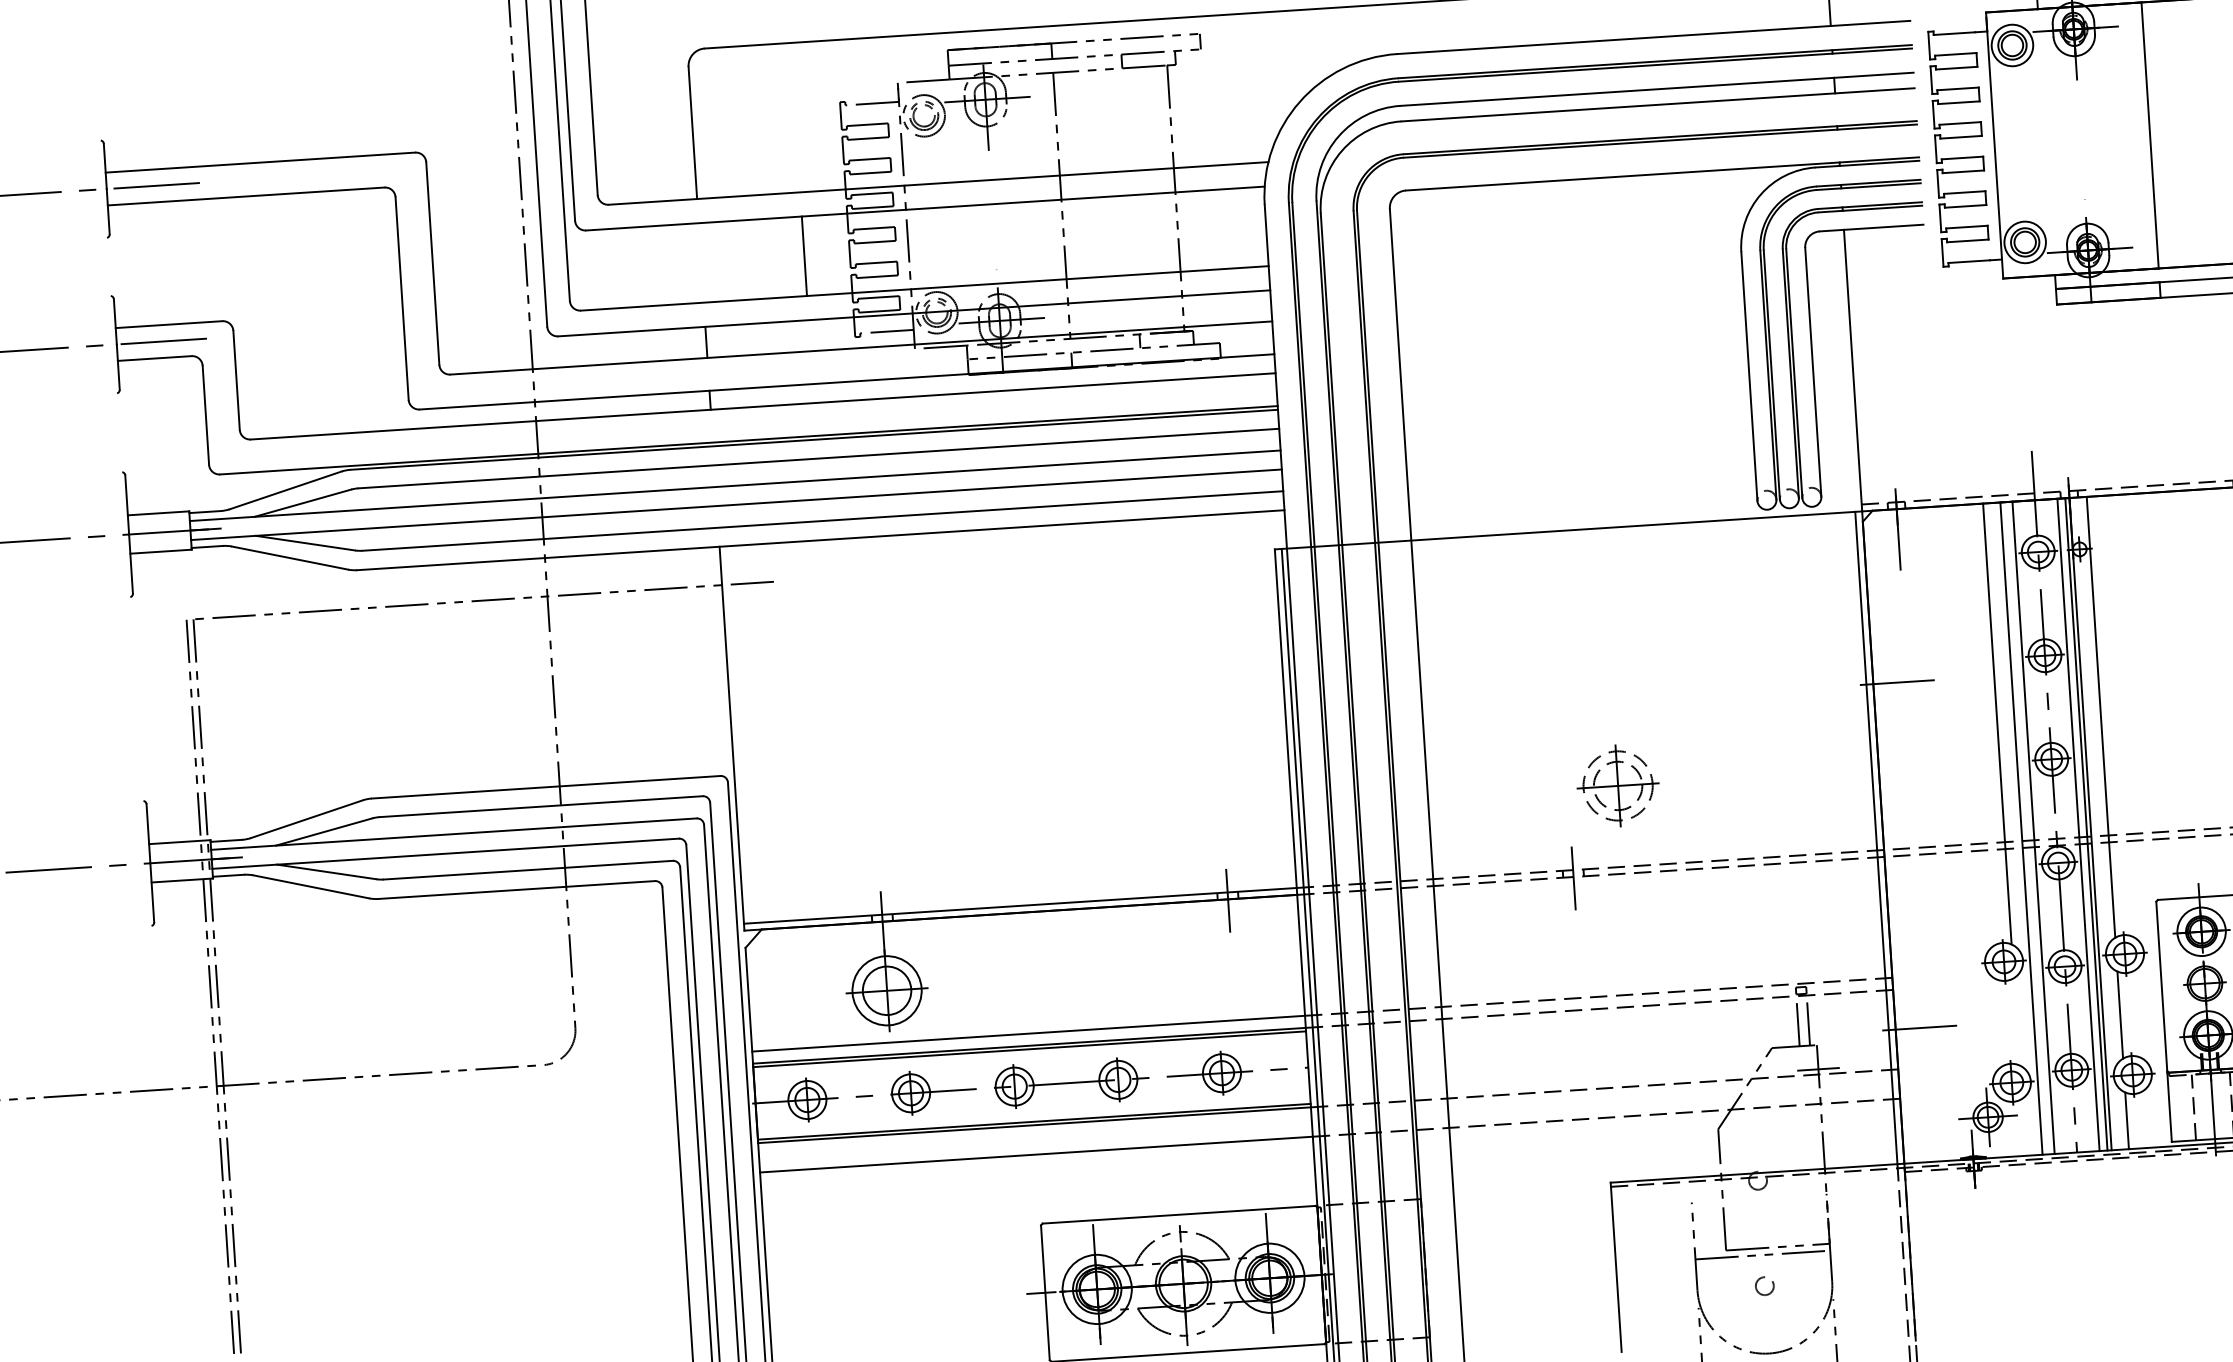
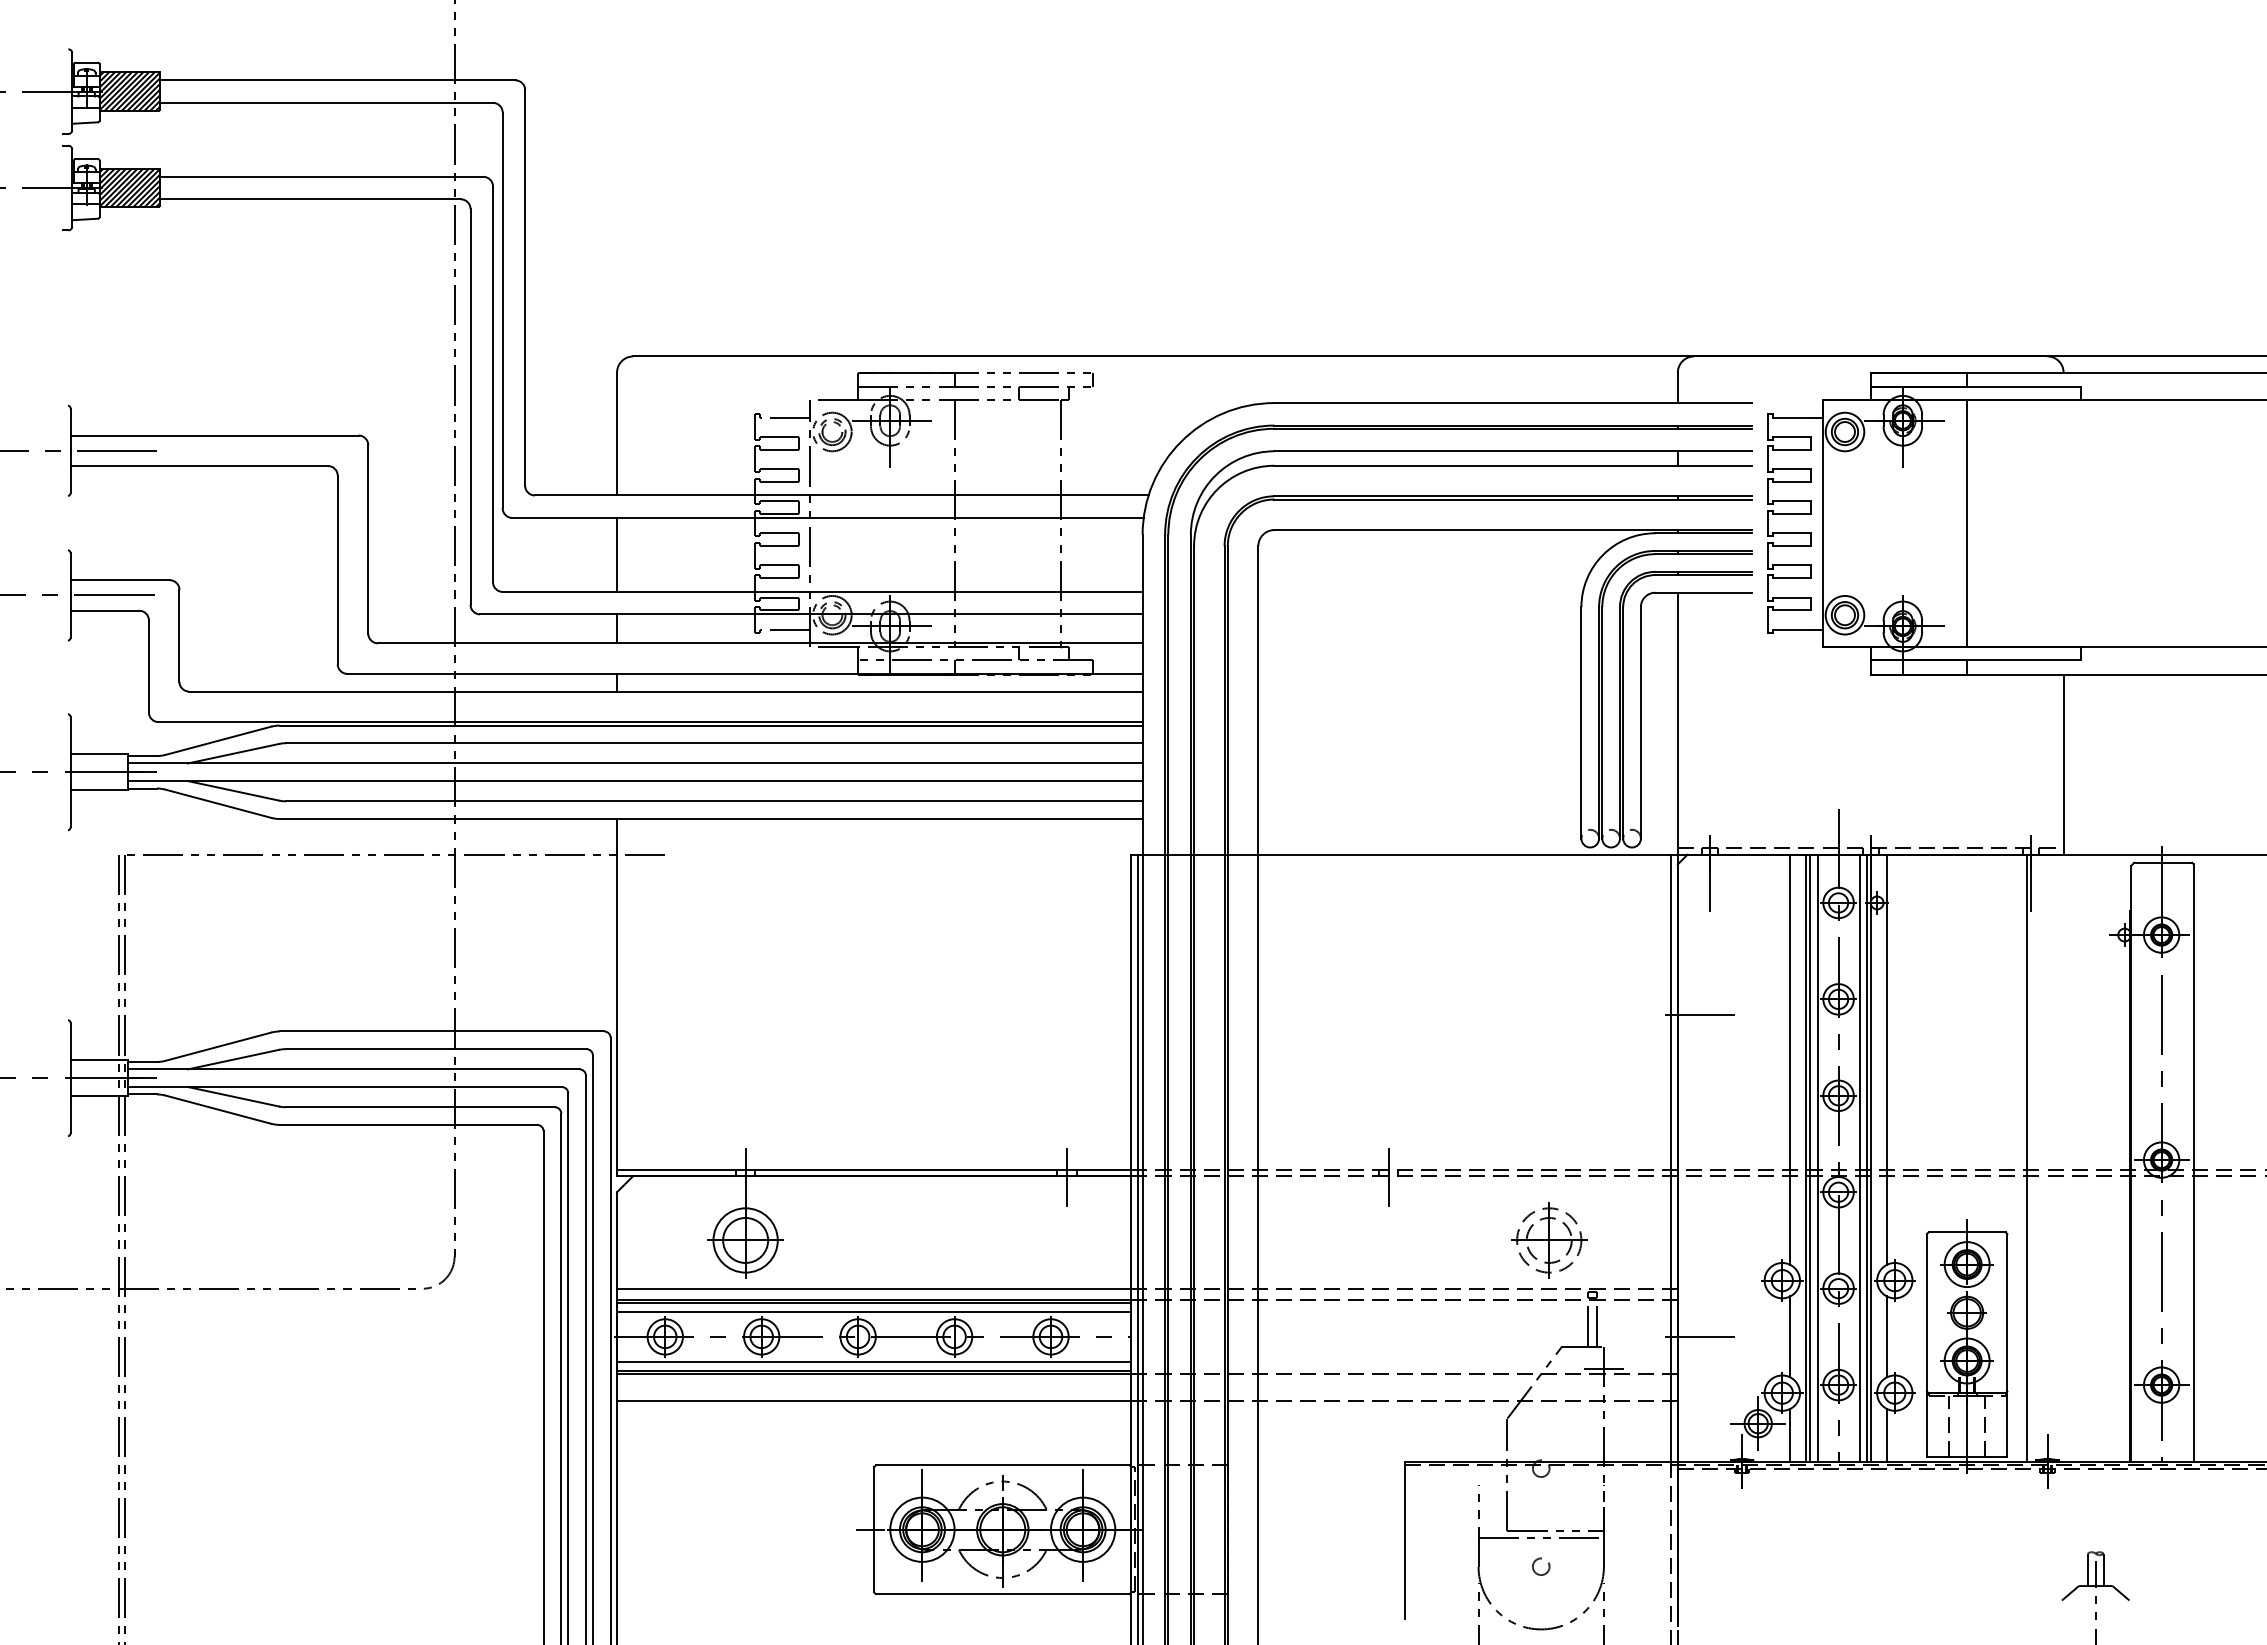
line: (804, 255) -> (617, 554), moved
part: (1618, 785) -> (1549, 1240), moved
line: (2025, 827) -> (1810, 1157), added
line: (2016, 1021) -> (1790, 1336), added
line: (1030, 1059) -> (874, 1312), added
line: (1034, 1111) -> (874, 1361), added
line: (2023, 1126) -> (1790, 1434), added

